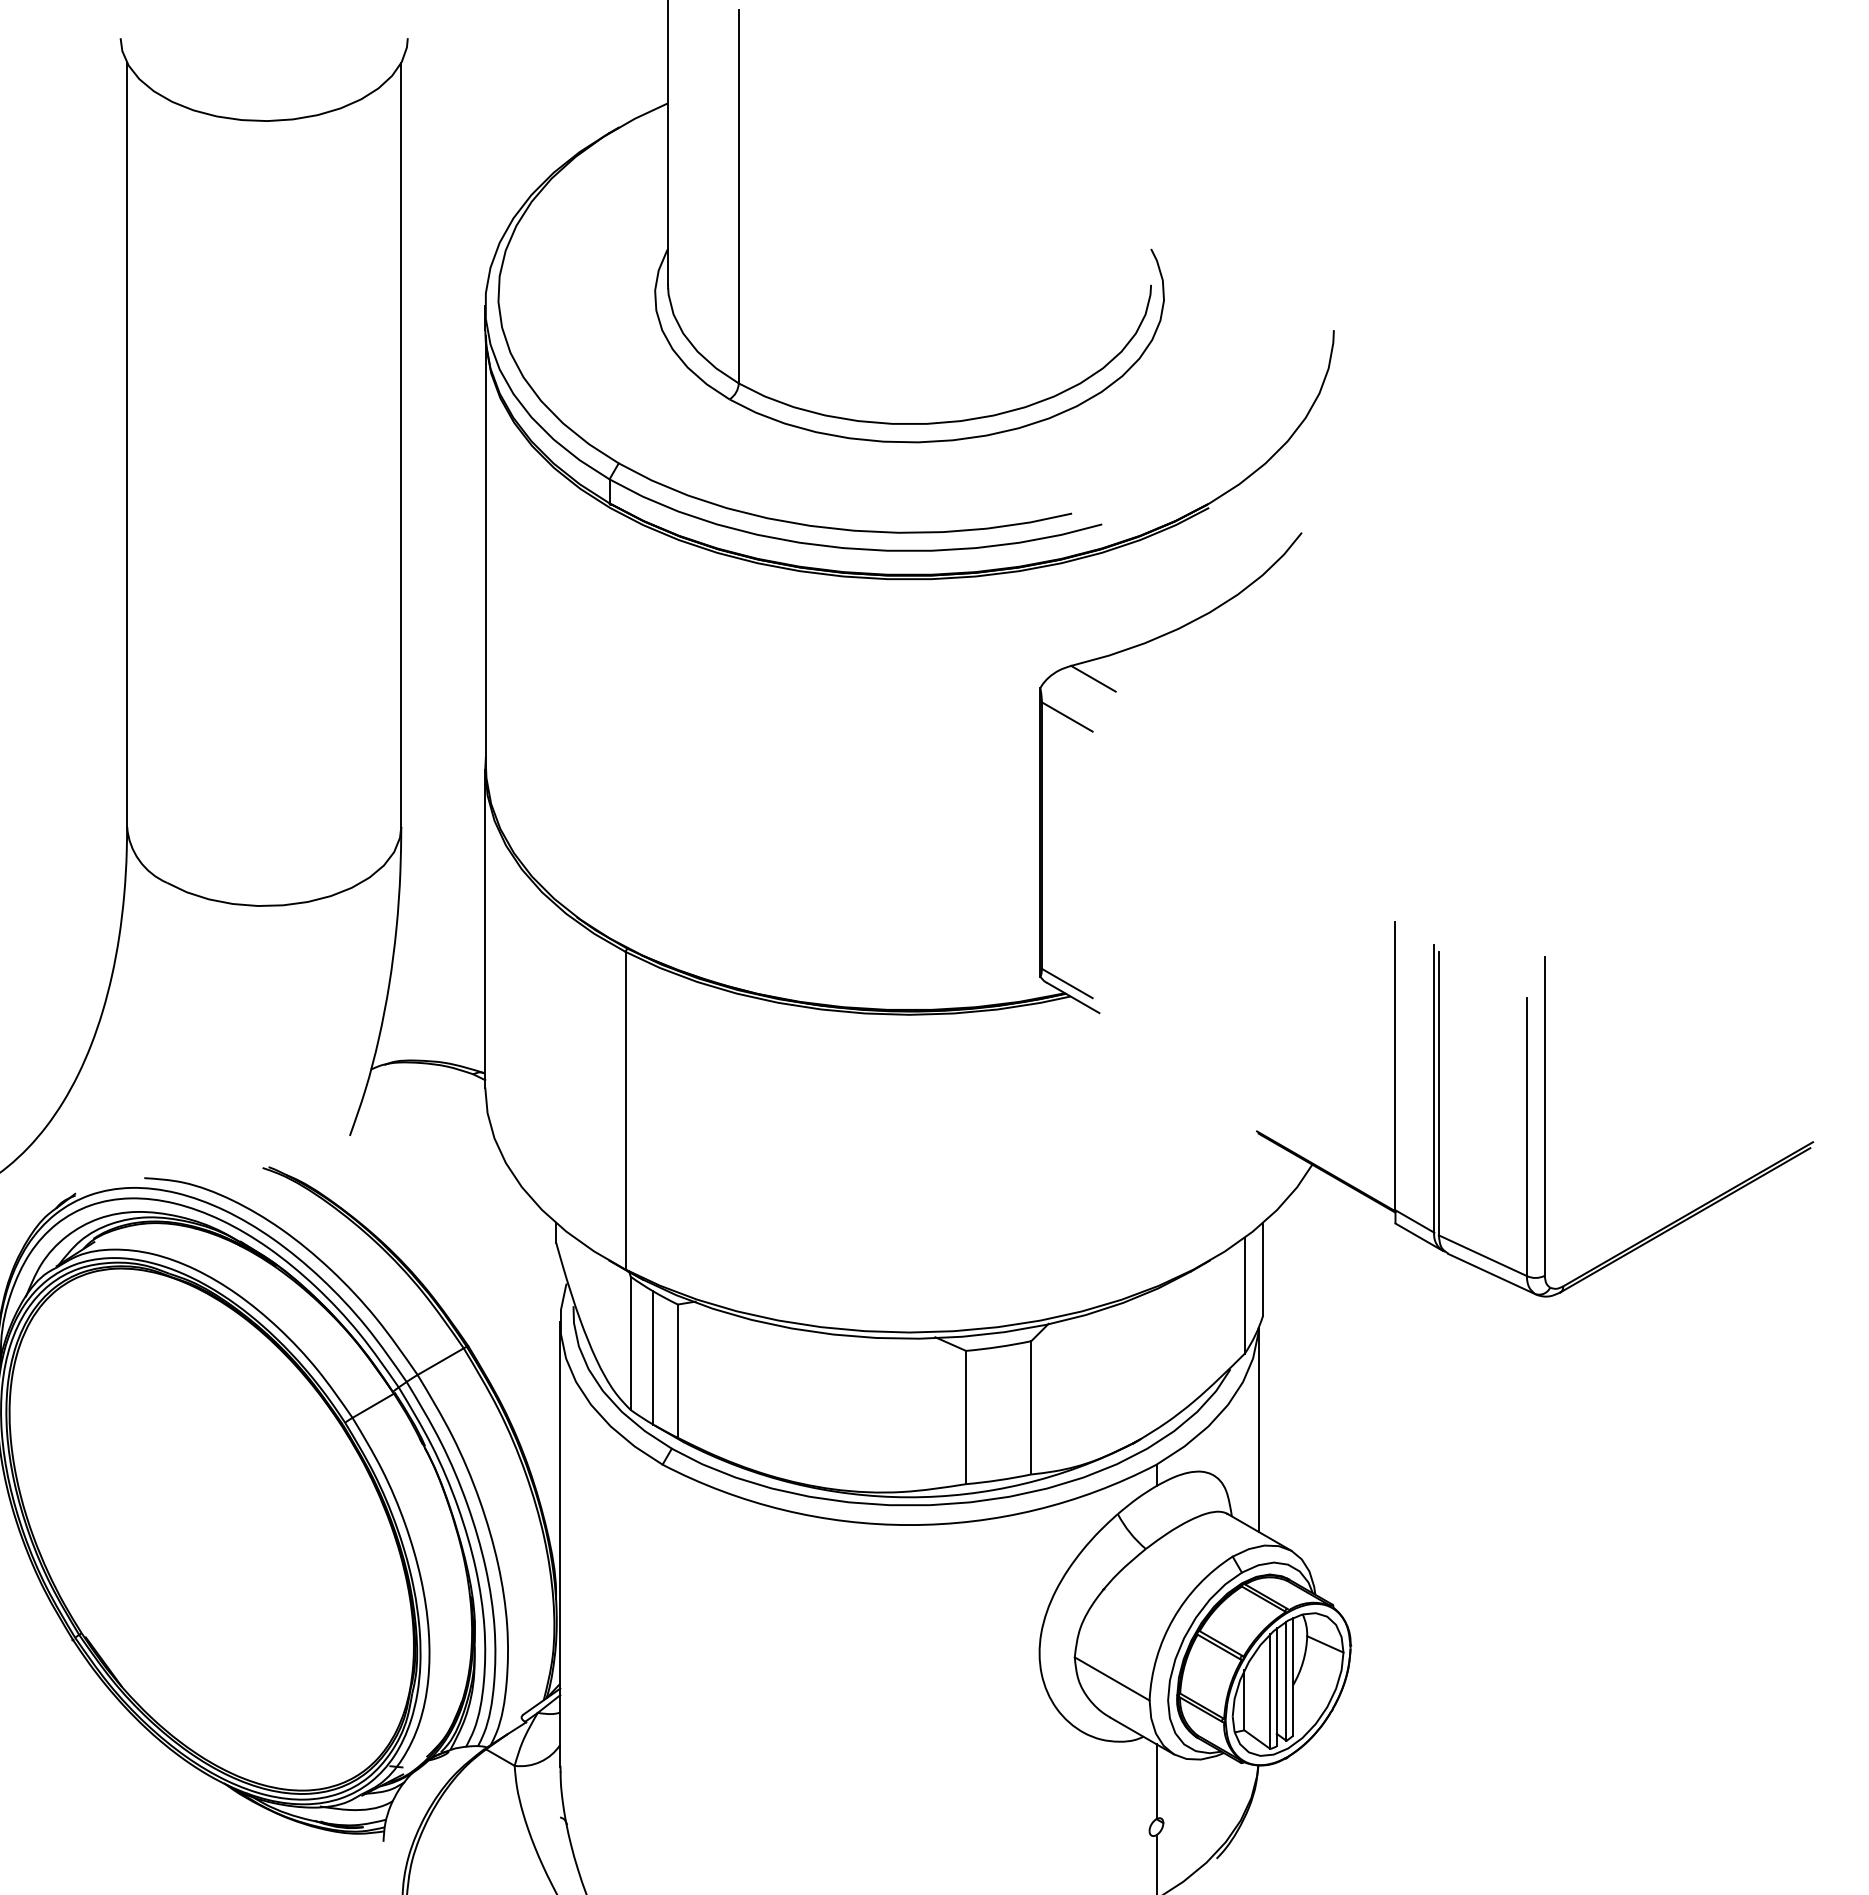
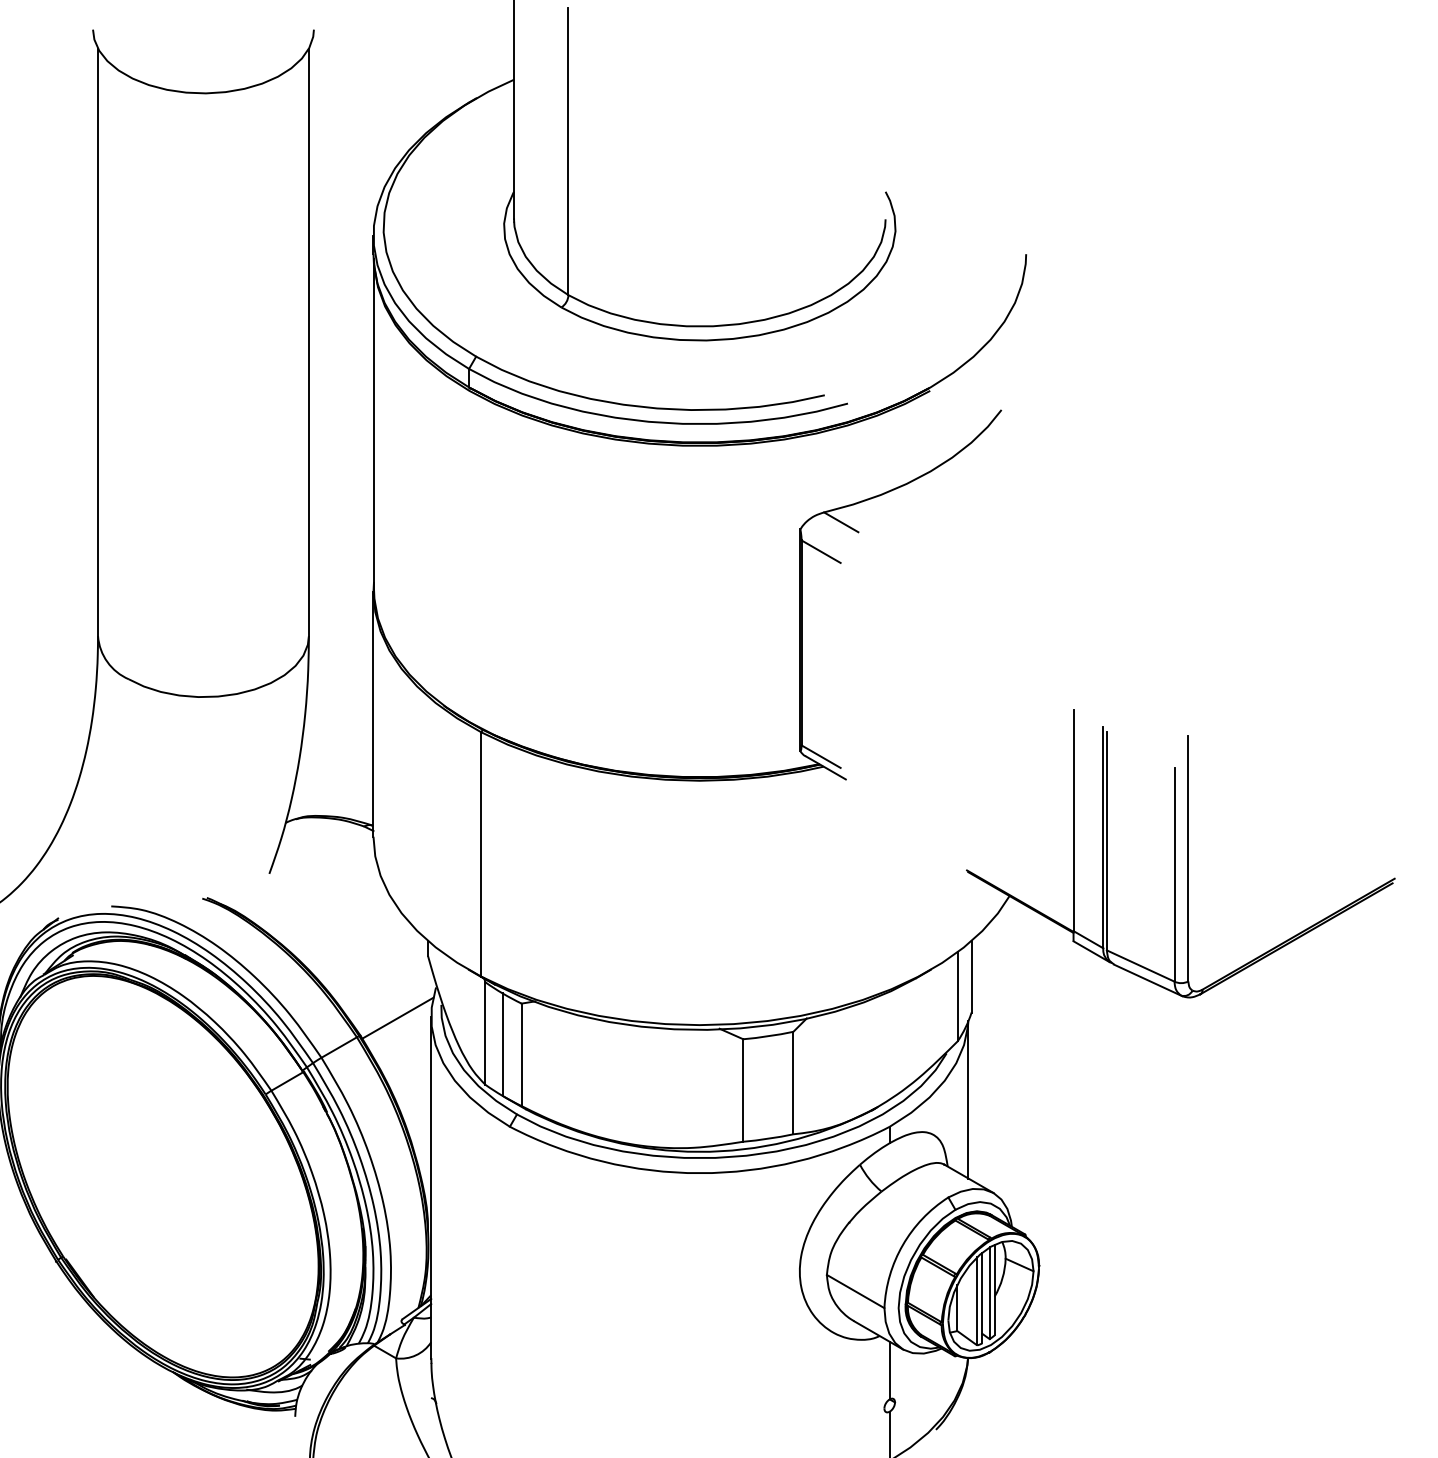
line: (516, 1323) -> (397, 1018), added

